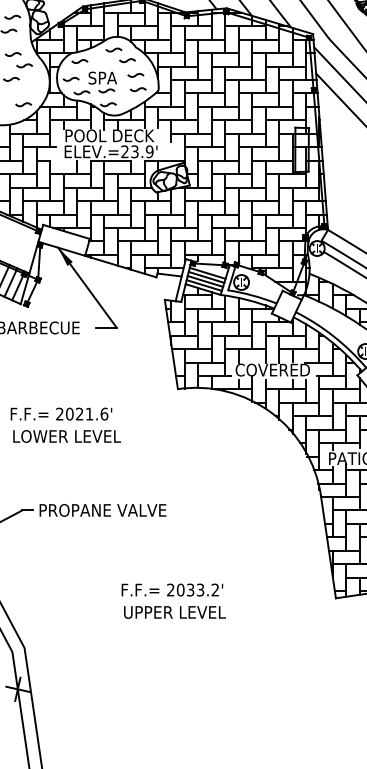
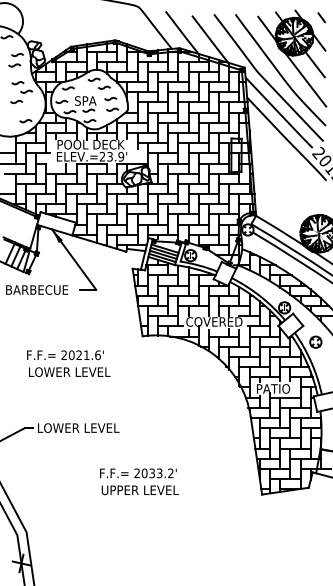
text: (65, 425) -> (68, 363), moved
text: (103, 509) -> (86, 427), PROPANE VALVE -> LOWER LEVEL
text: (173, 600) -> (139, 481), moved

